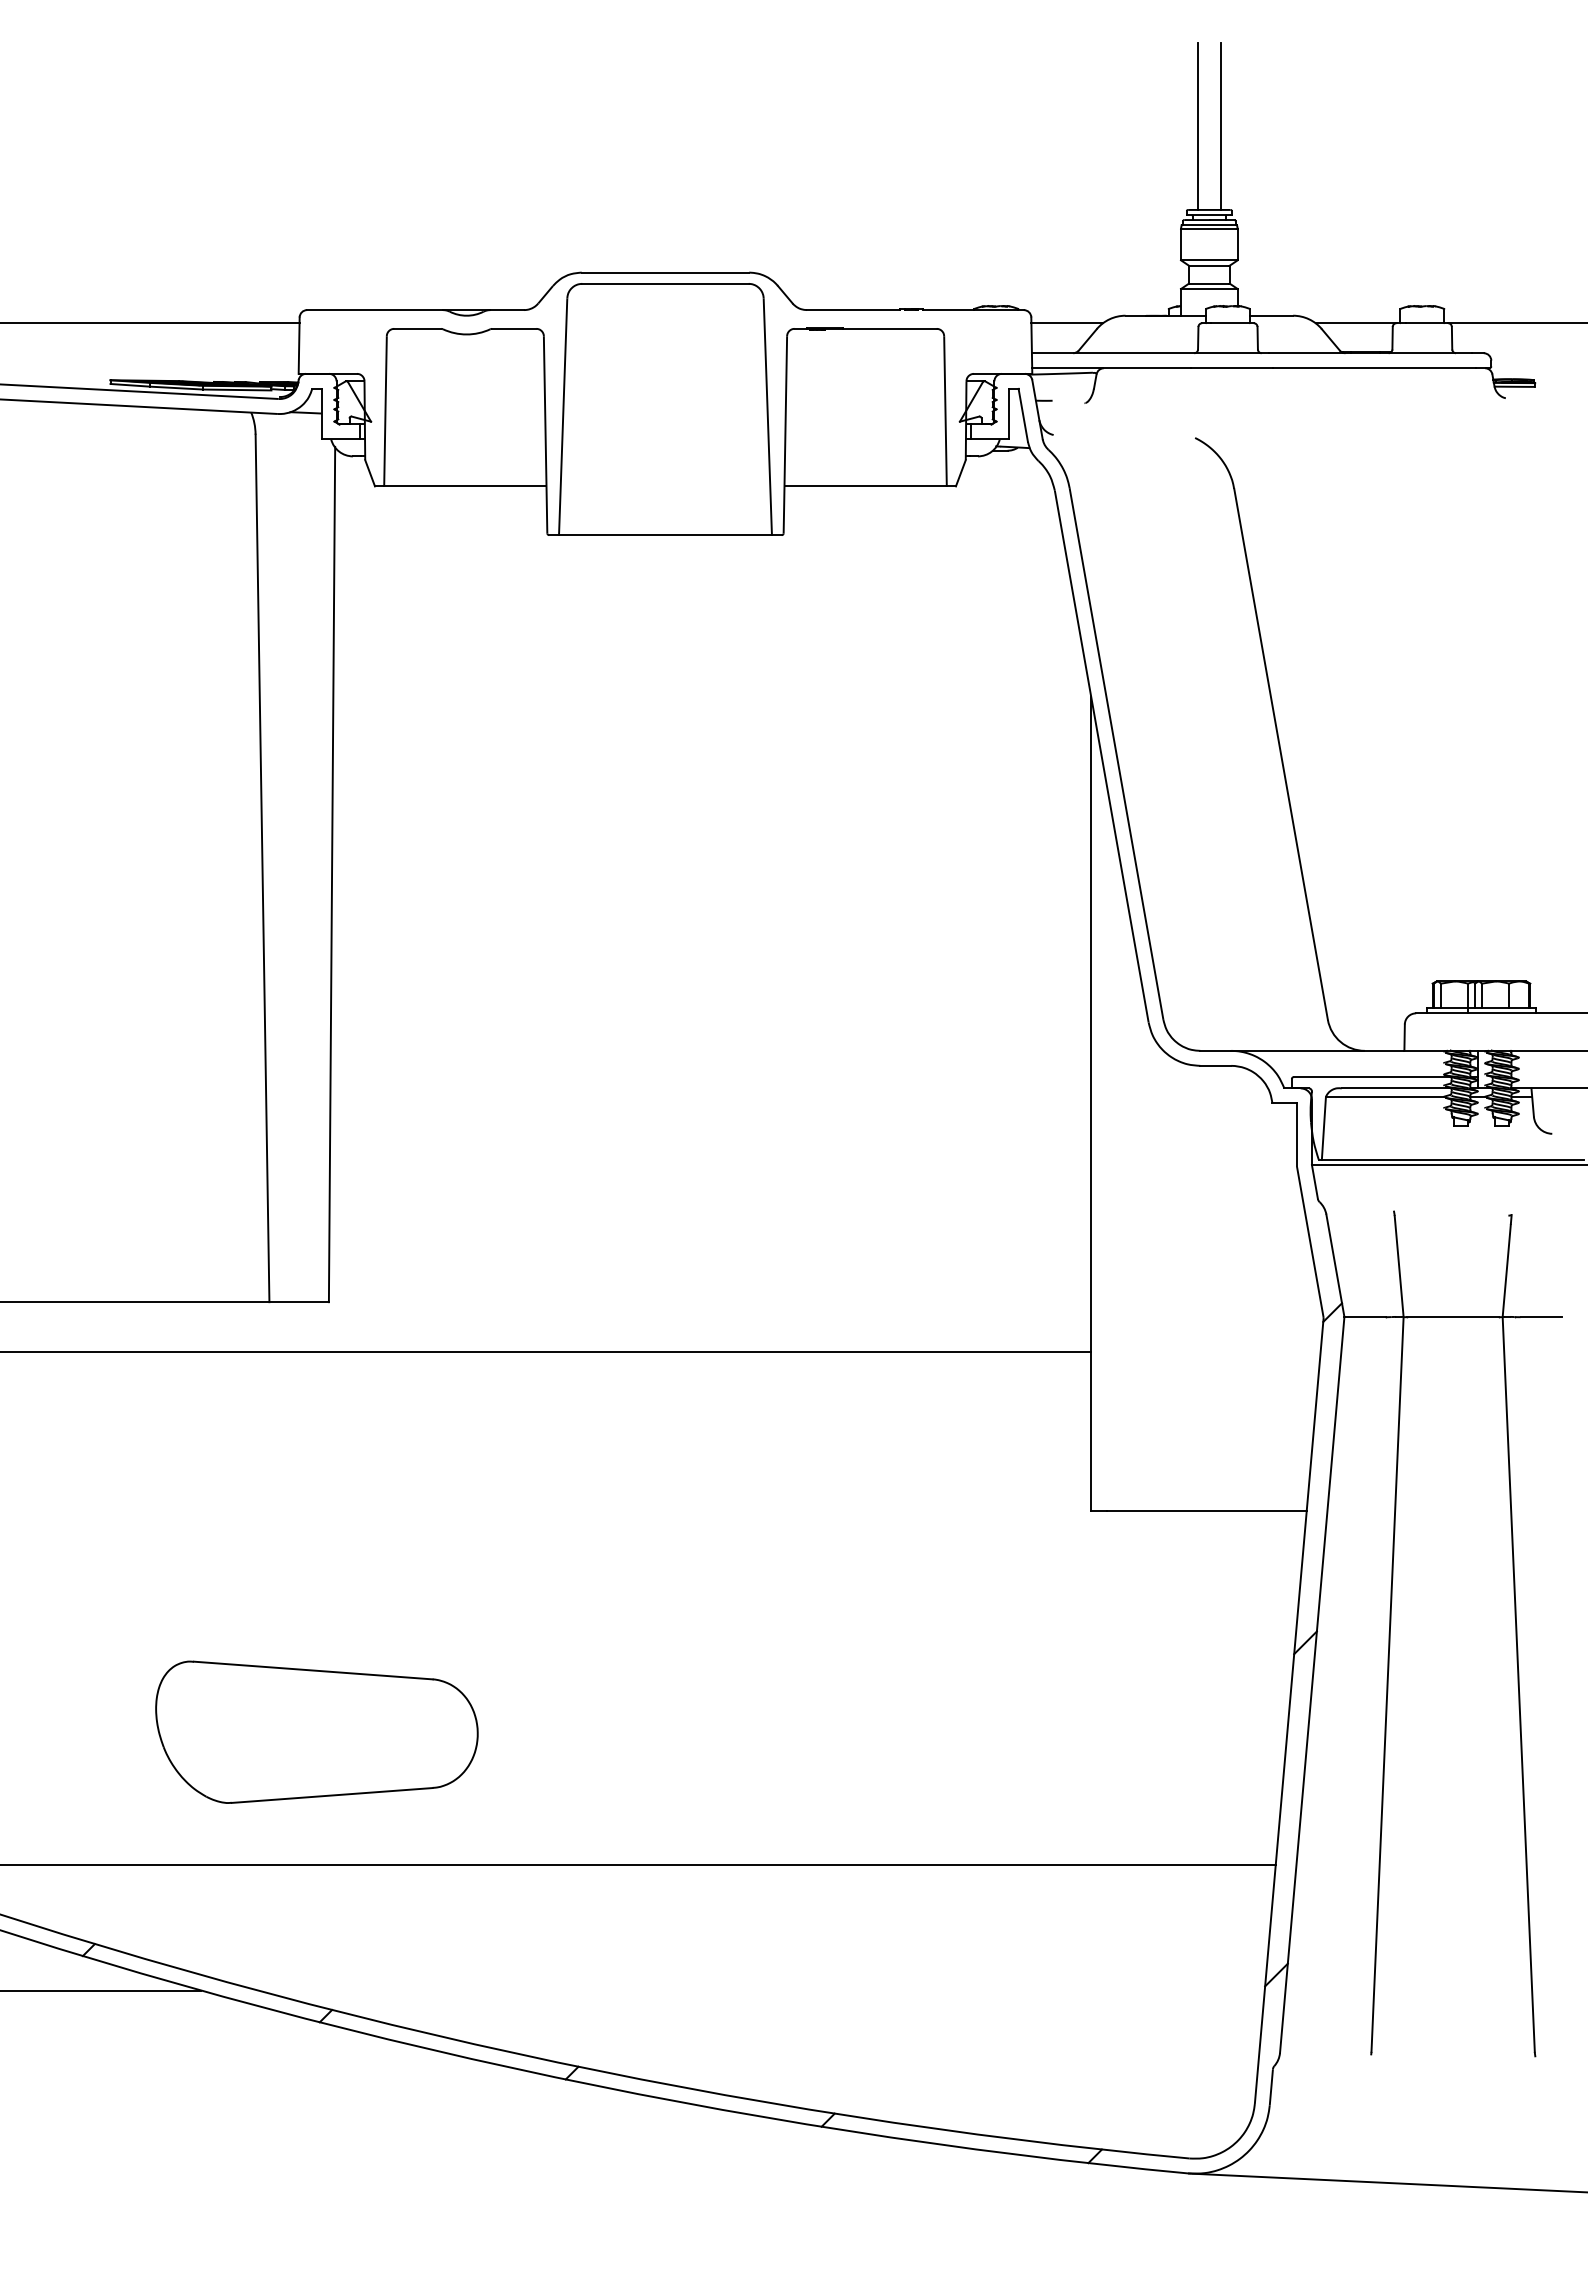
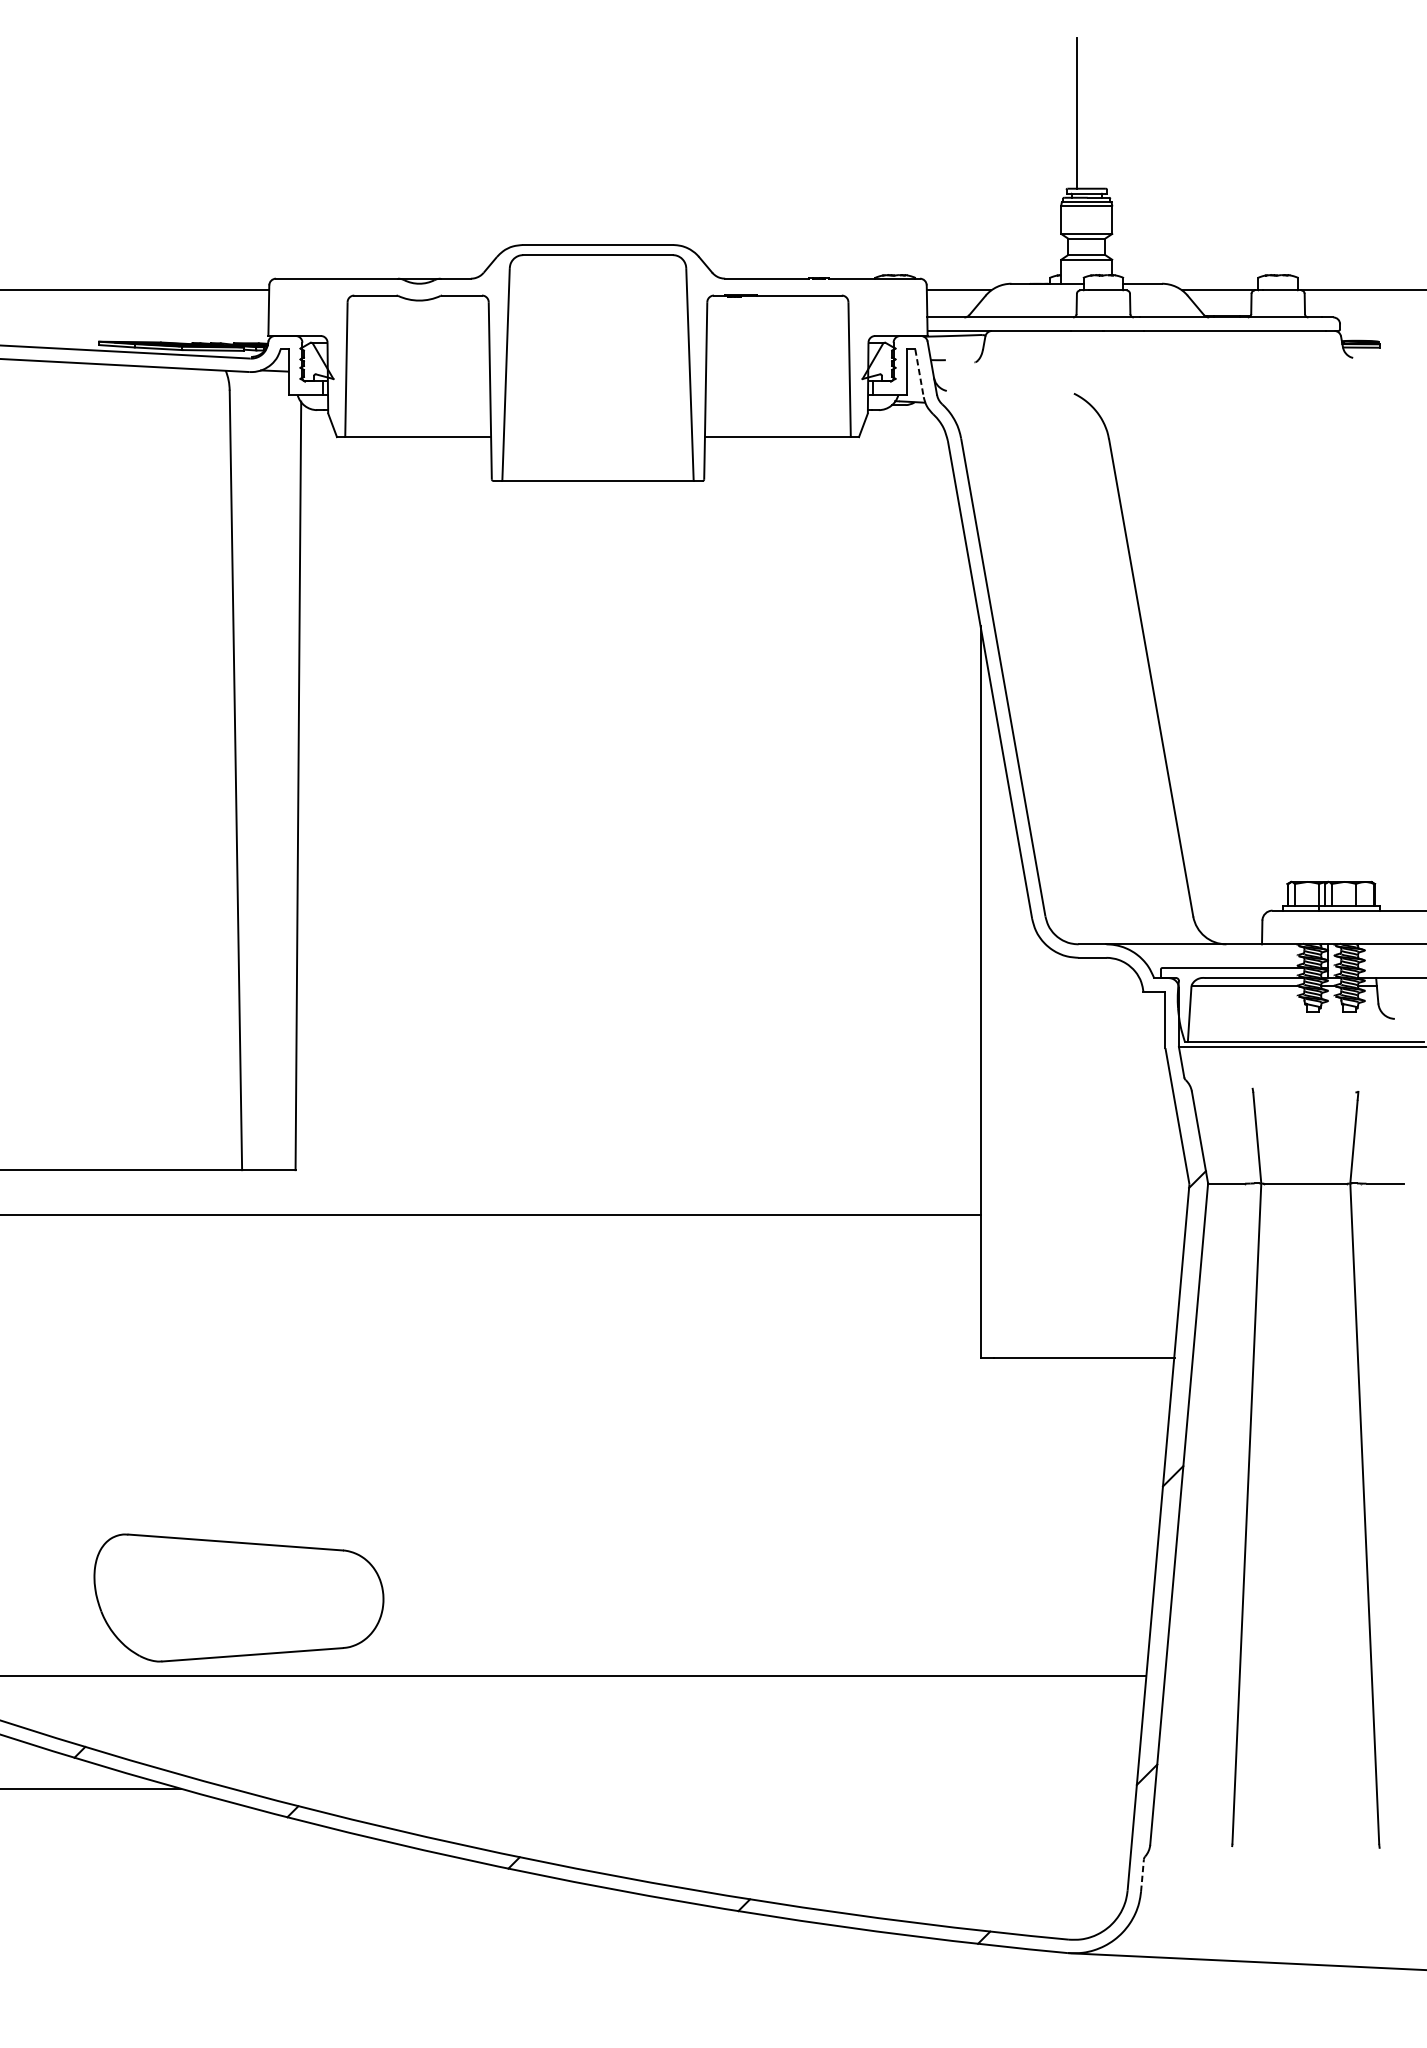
line: (1220, 125) -> (1096, 112), removed
line: (1023, 415) -> (919, 373), solid -> dashed
part: (316, 1731) -> (238, 1597), moved
line: (1271, 2086) -> (1142, 1874), solid -> dashed

